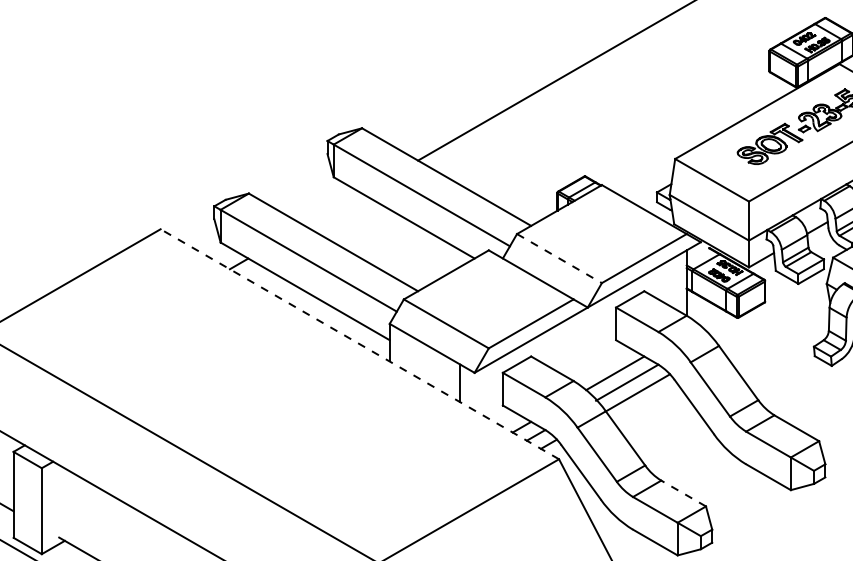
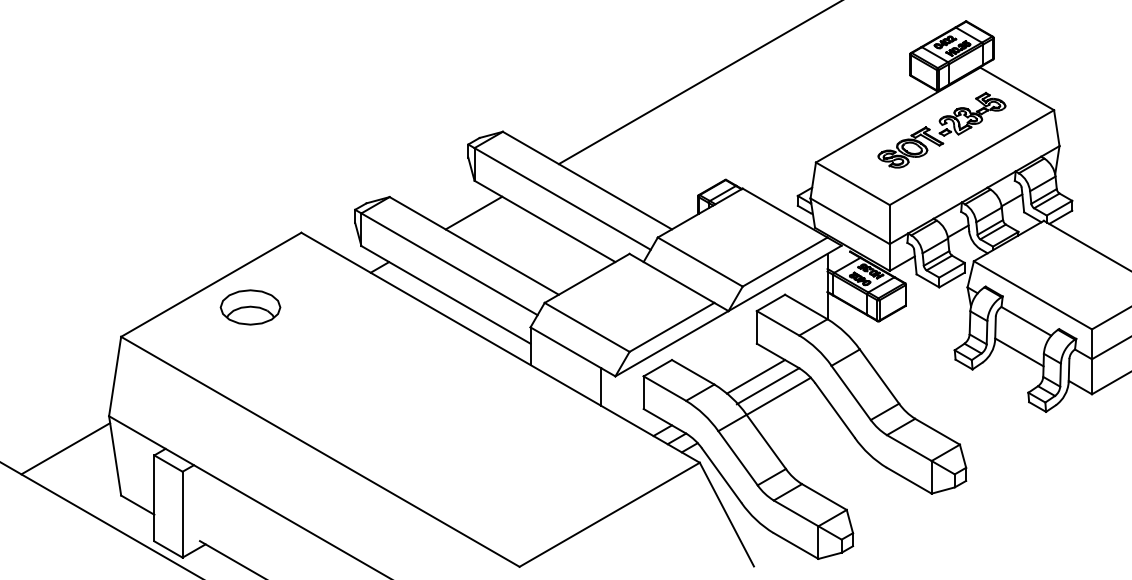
line: (332, 208) -> (473, 212), added
line: (559, 258) -> (700, 262), dashed -> solid
part: (109, 303) -> (250, 307), added
line: (359, 343) -> (500, 347), dashed -> solid
line: (683, 493) -> (824, 497), dashed -> solid

